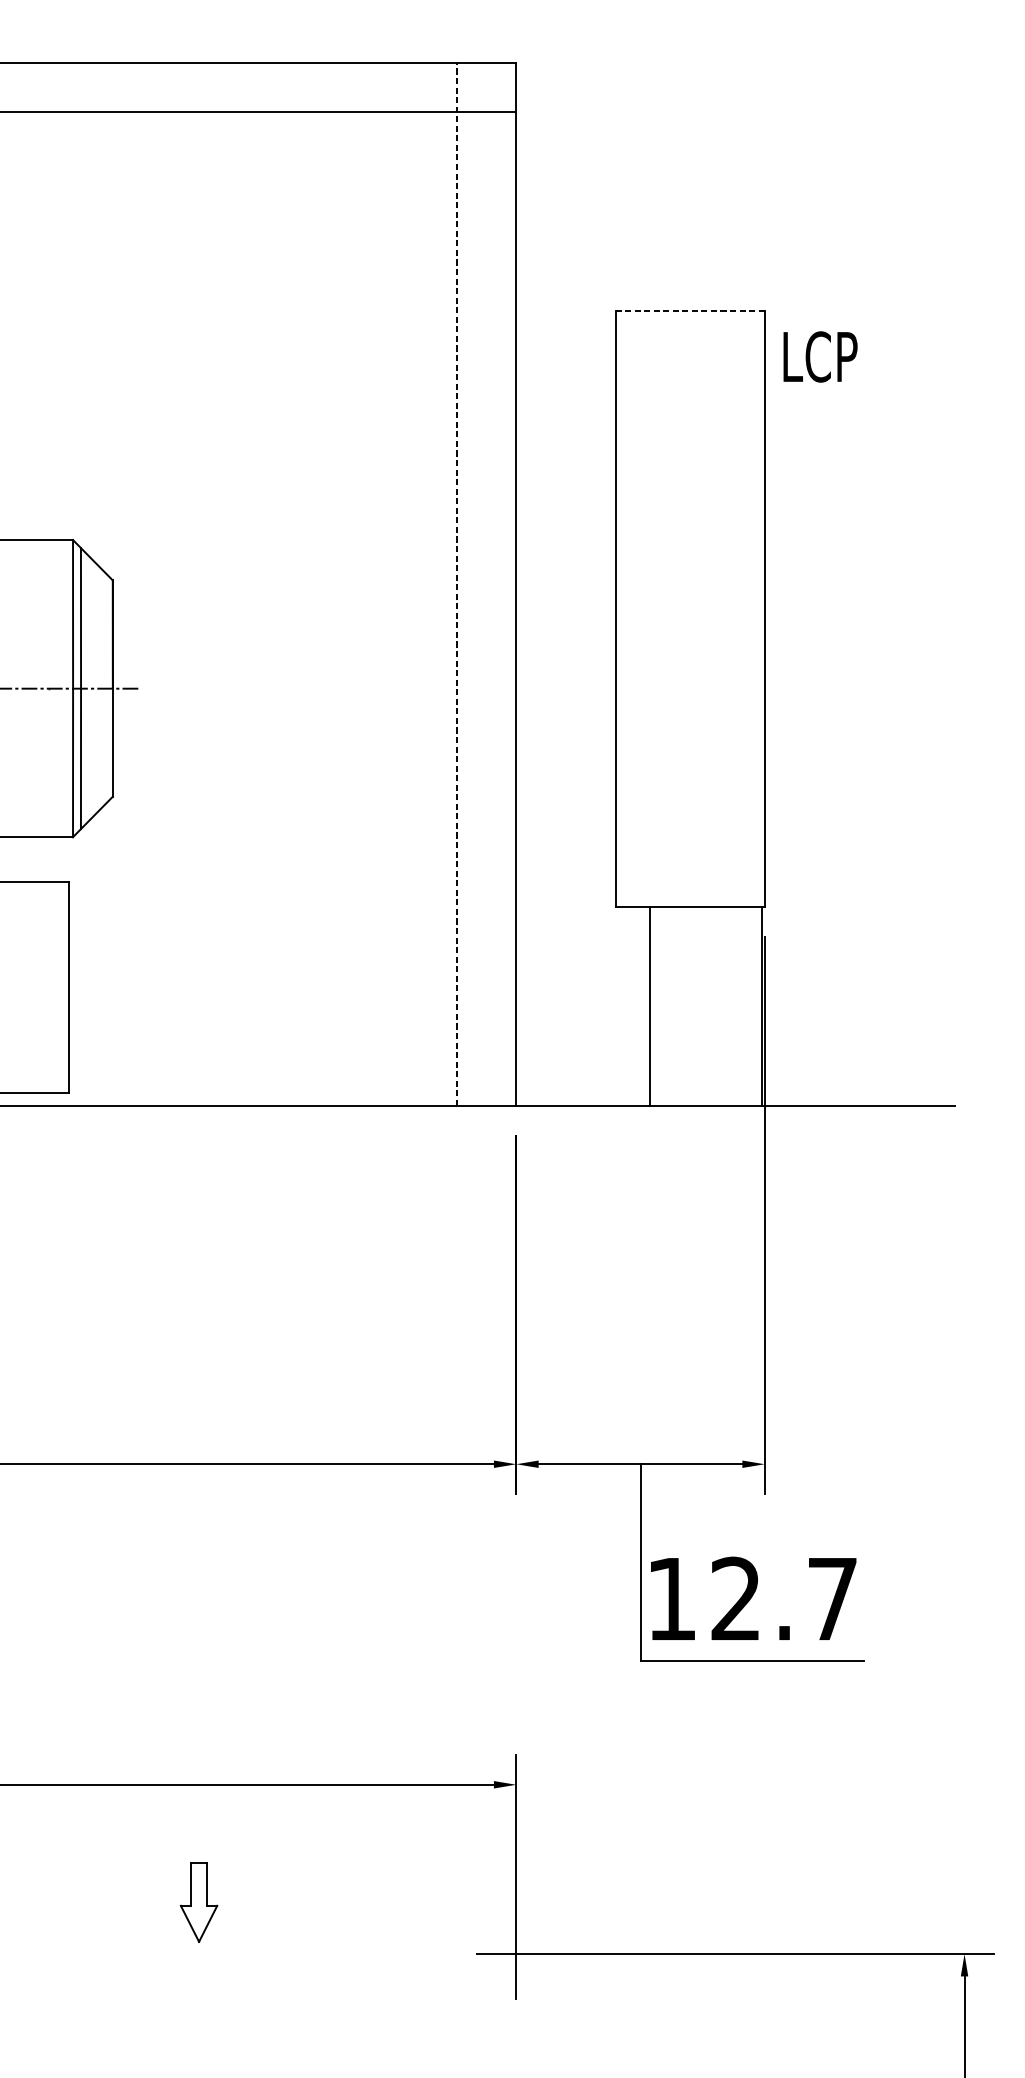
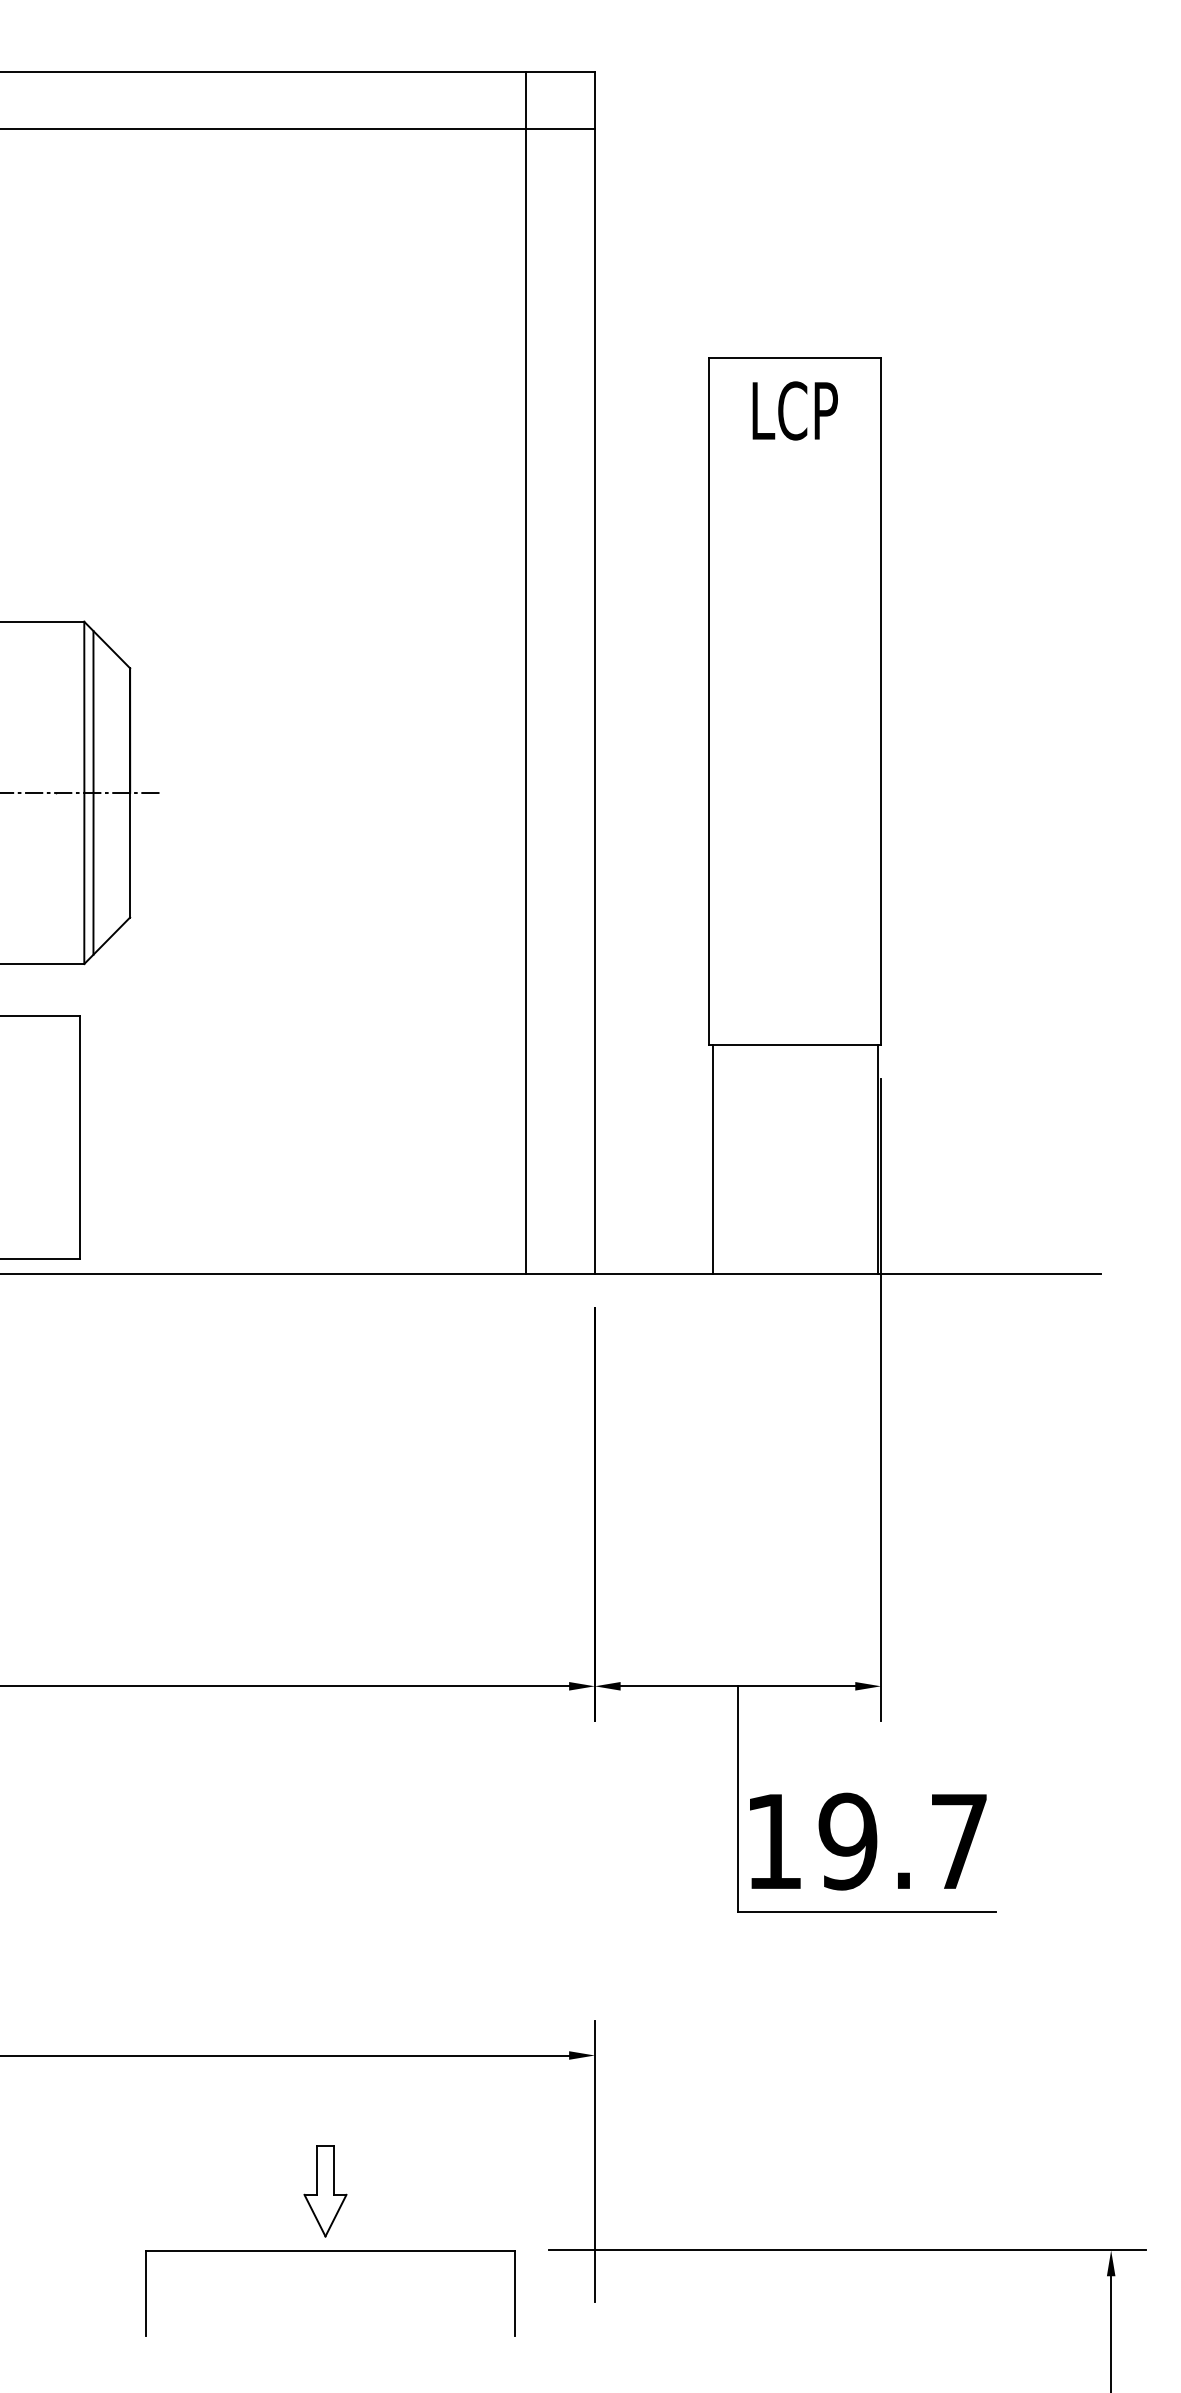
line: (690, 310) -> (795, 357), dashed -> solid
text: (819, 356) -> (794, 410), moved
line: (456, 584) -> (526, 672), dashed -> solid
line: (649, 1006) -> (712, 1158), moved
text: (735, 1598) -> (847, 1841), 12.7 -> 19.7
part: (199, 1902) -> (325, 2191), moved
part: (286, 1954) -> (330, 2251), added

